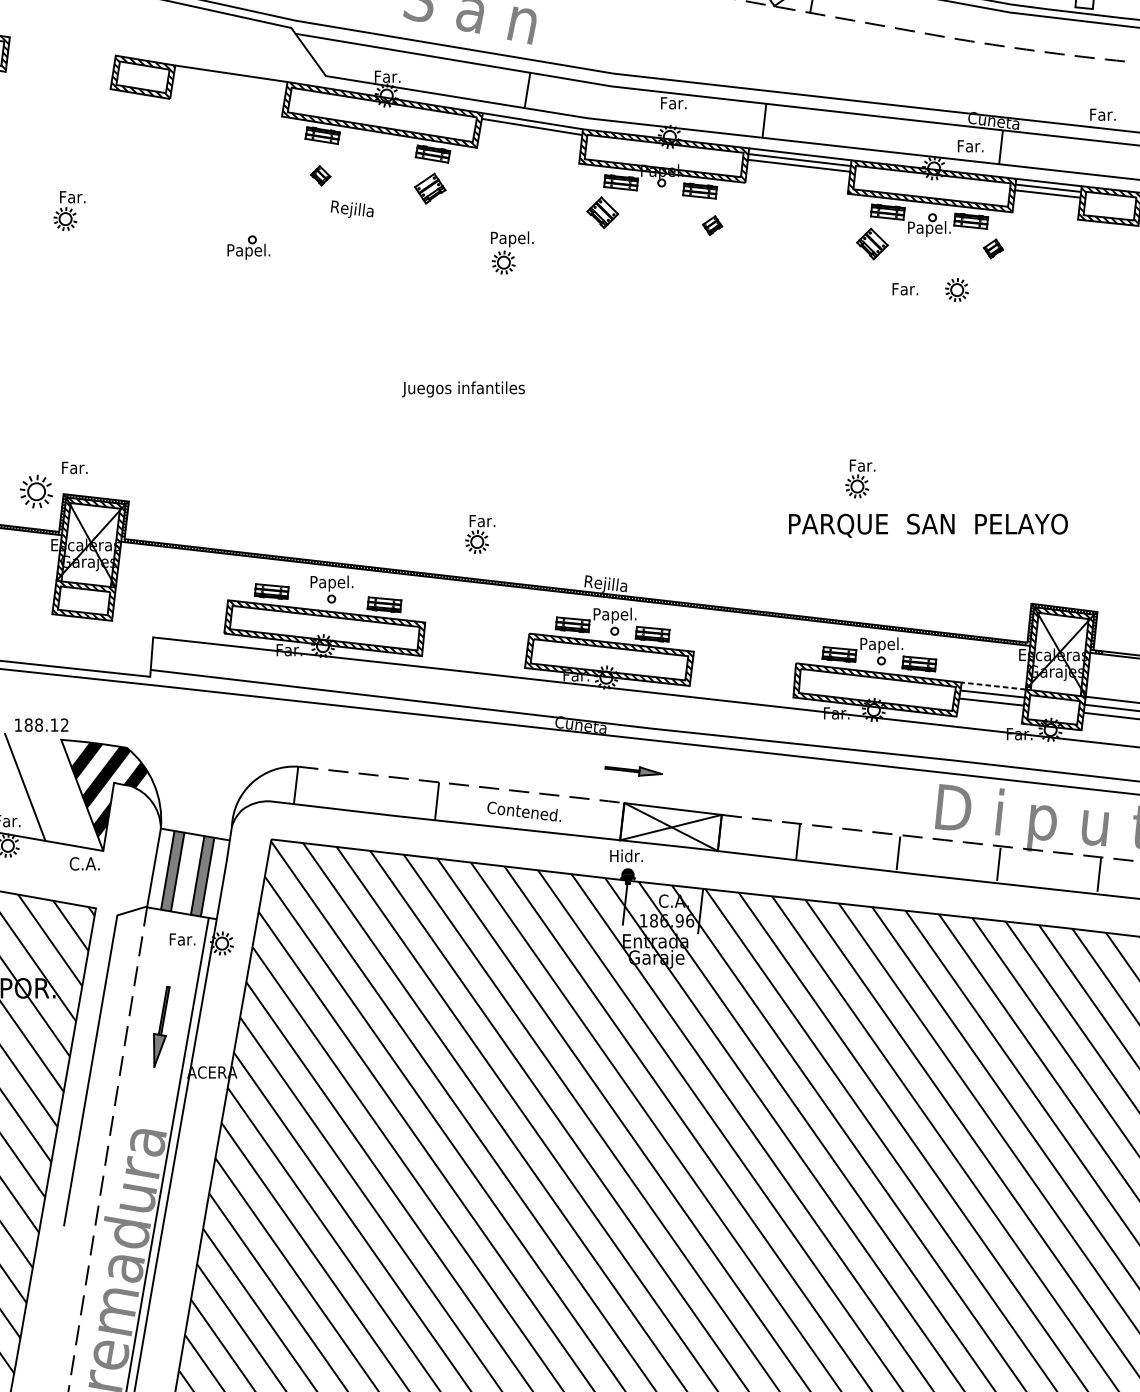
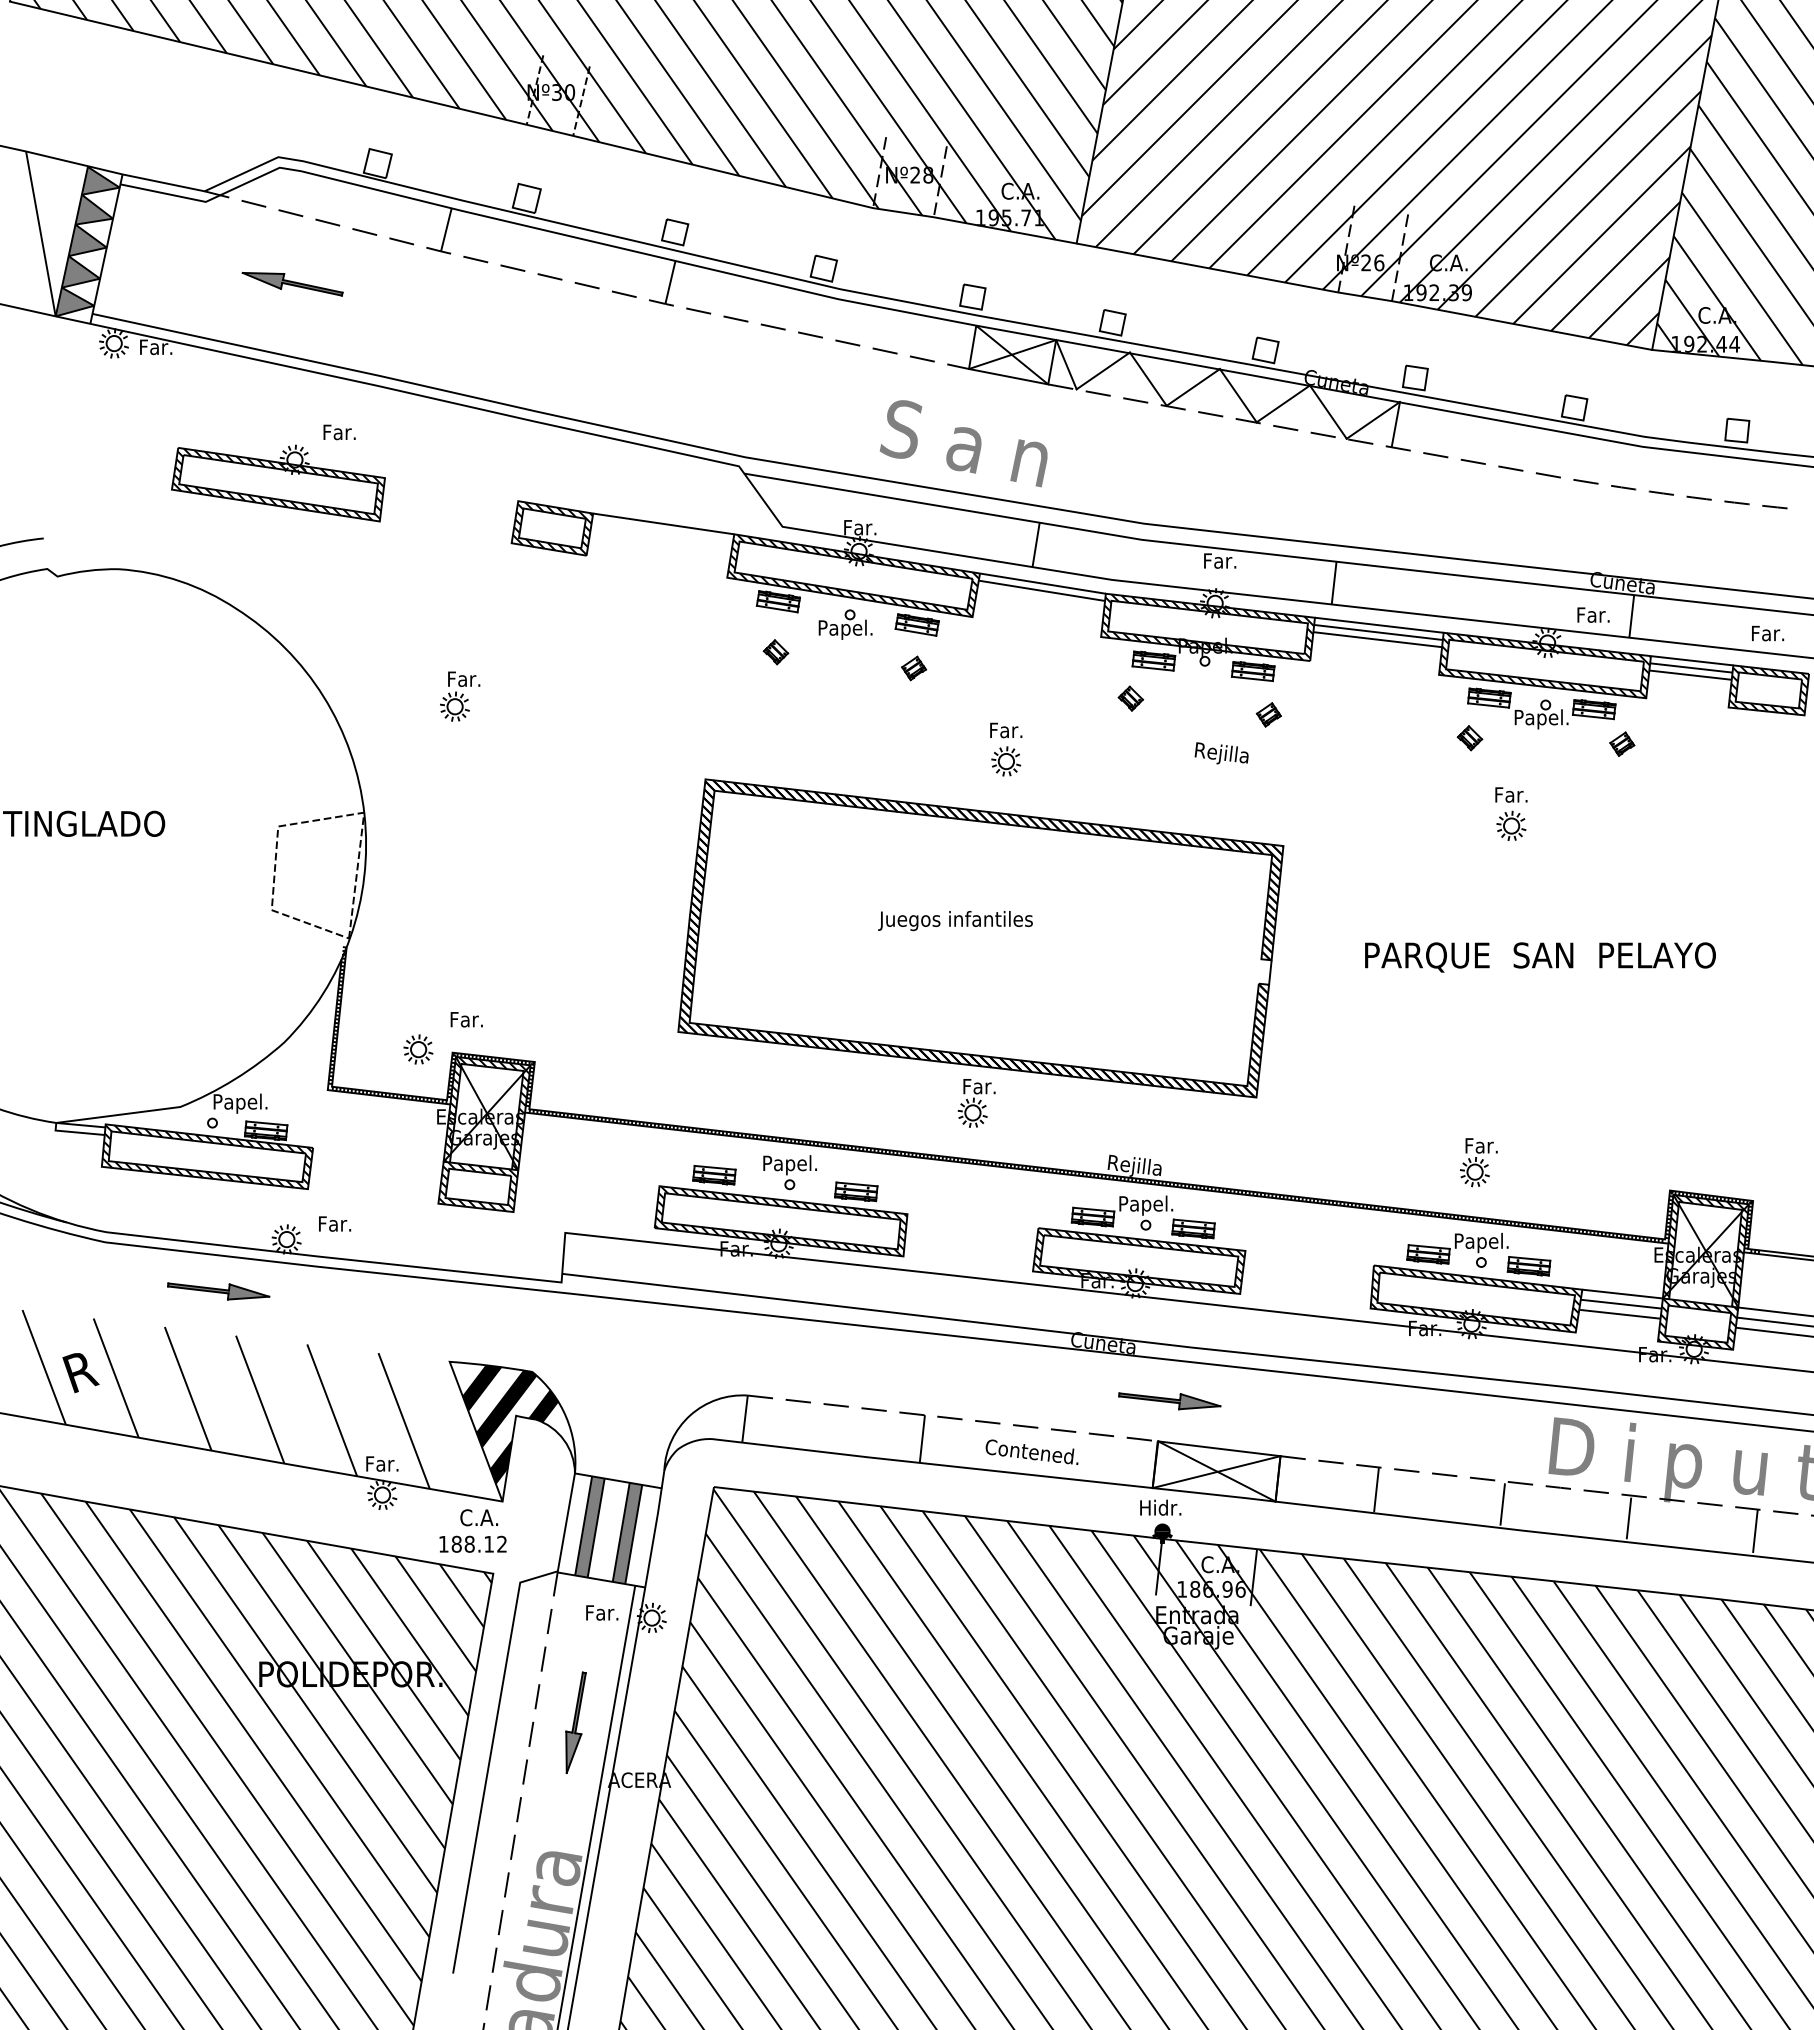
text: (1103, 114) -> (1768, 633), moved
part: (430, 188) -> (914, 668), size x0.62
text: (352, 209) -> (1221, 753), moved
part: (602, 212) -> (1130, 698), size x0.62
text: (512, 239) -> (1017, 732), Papel. -> Far.
part: (872, 244) -> (1469, 738), size x0.62
part: (248, 247) -> (845, 624), moved
part: (957, 289) -> (1511, 825), moved
part: (483, 403) -> (980, 938), added
part: (860, 478) -> (1478, 1162), moved
part: (36, 491) -> (418, 1049), size x0.71
text: (928, 525) -> (1540, 957), moved
line: (993, 686) -> (1622, 1294), dashed -> solid
text: (41, 724) -> (472, 1543), moved
part: (633, 771) -> (1169, 1401), size x1.43

